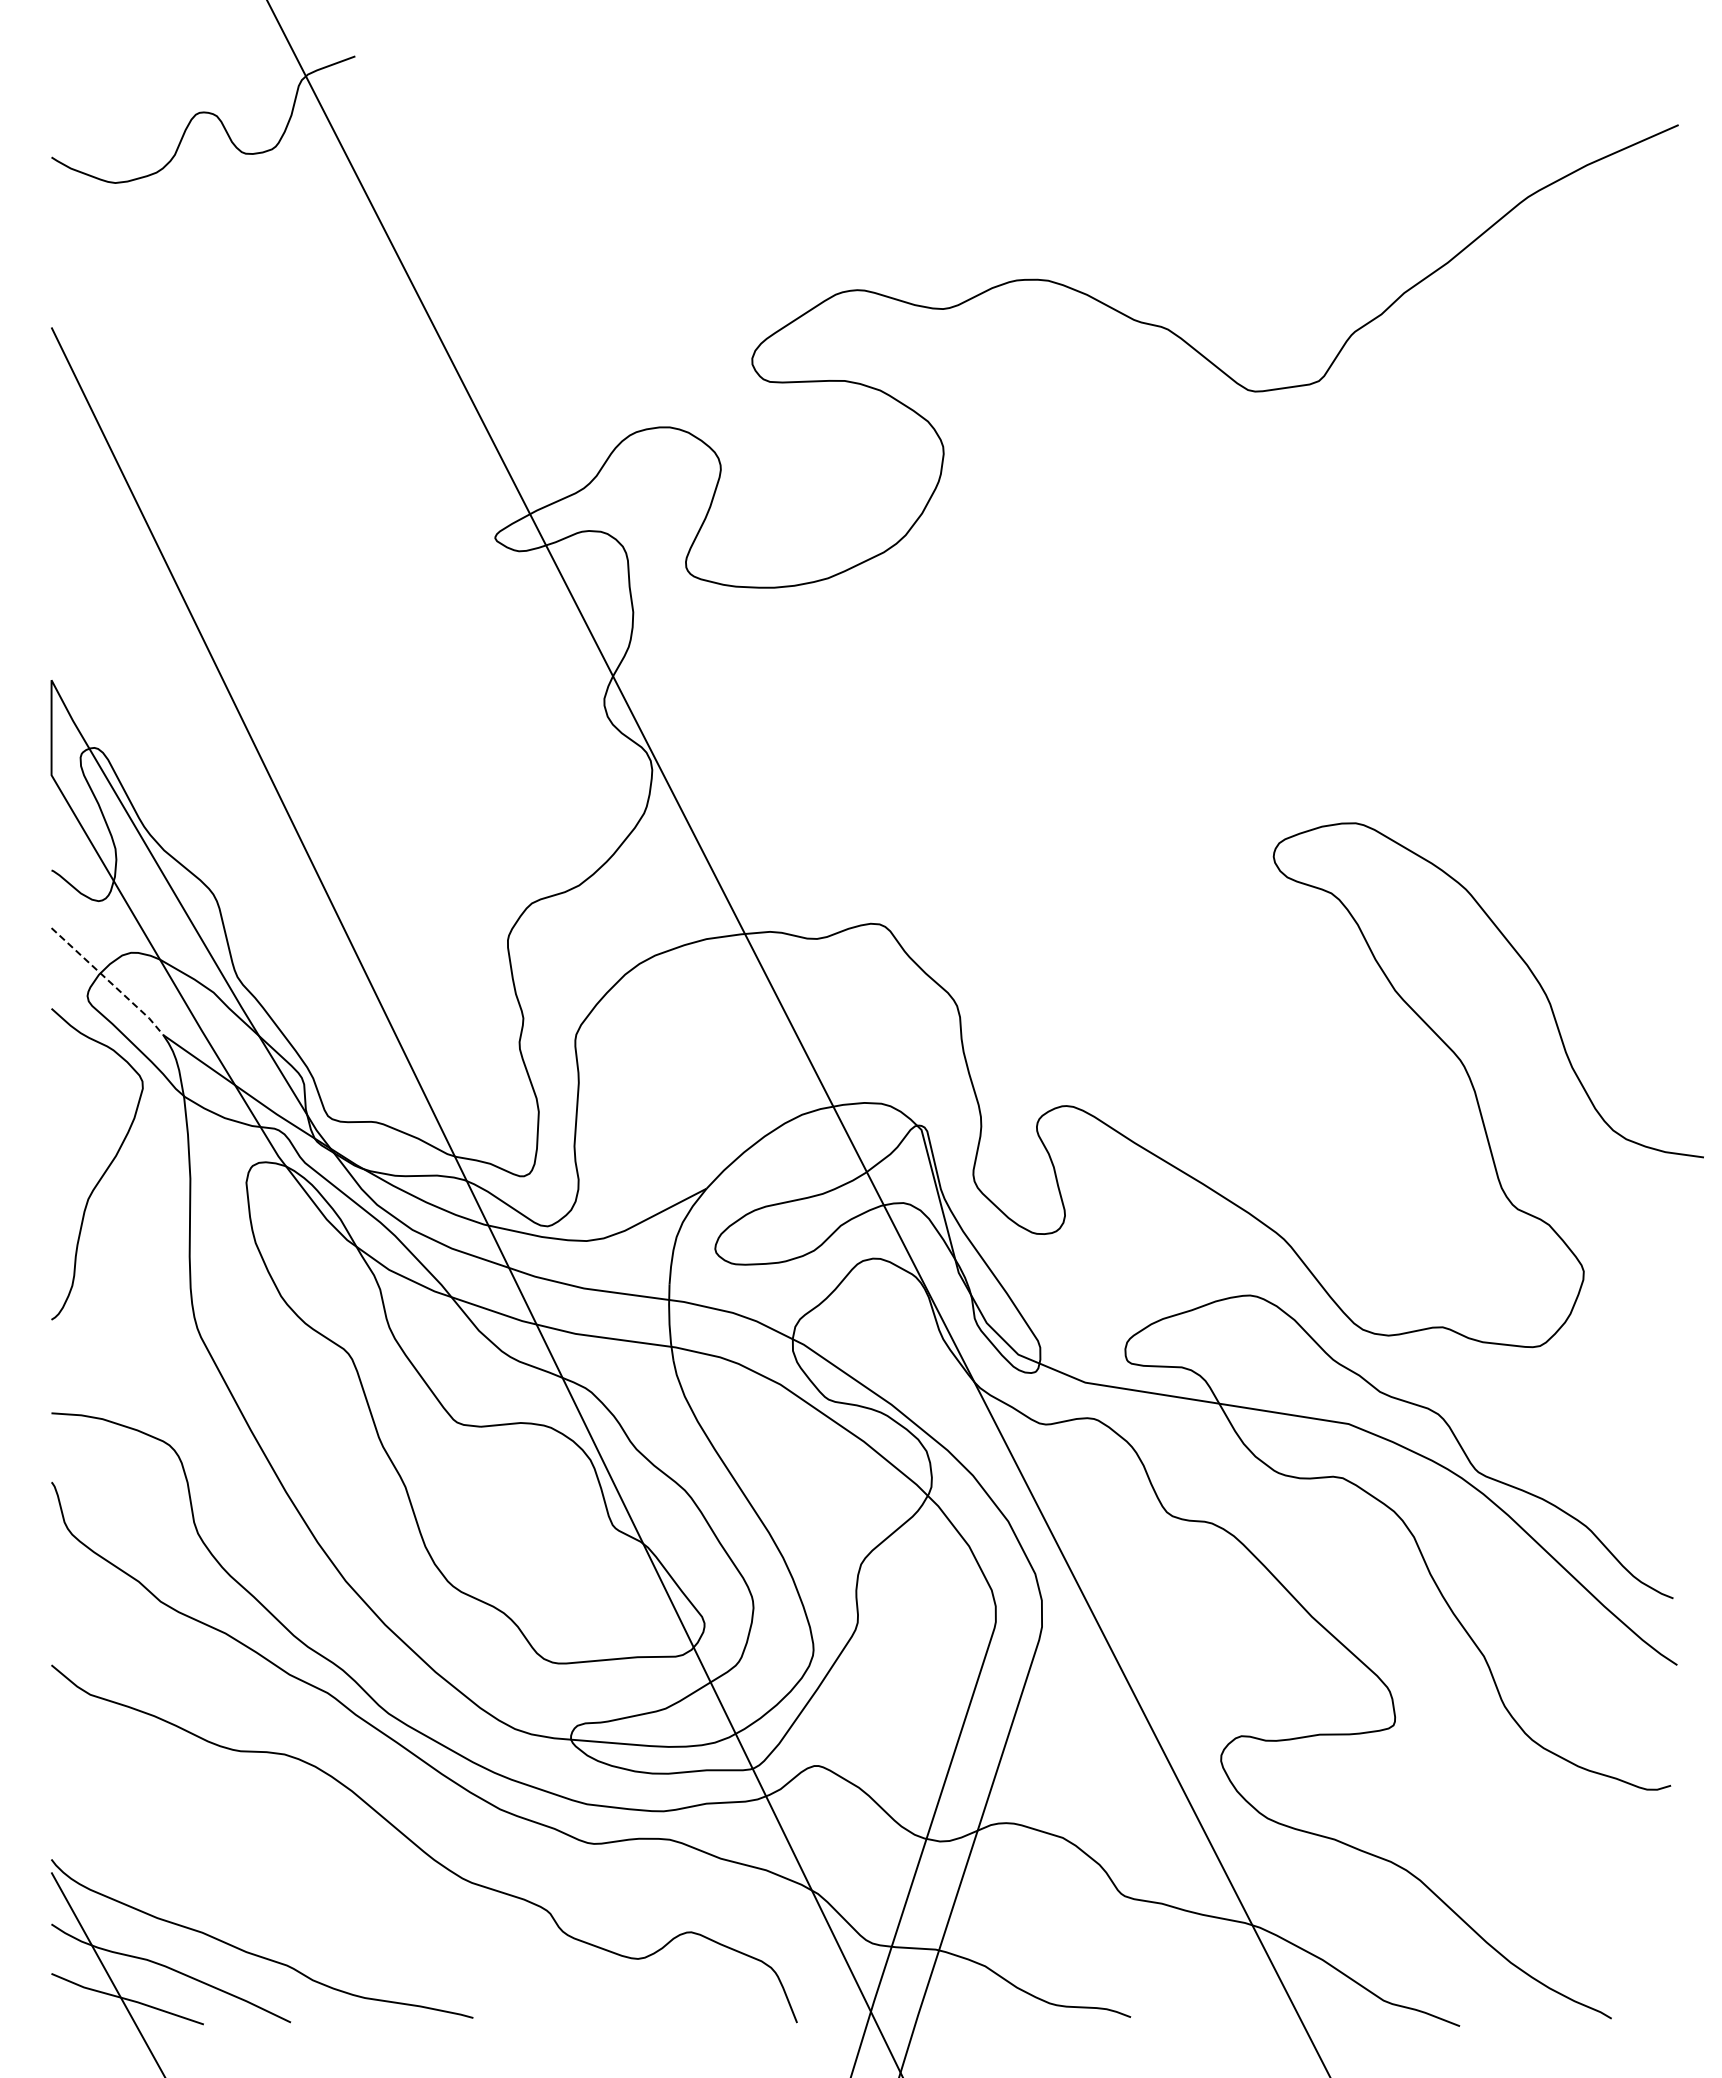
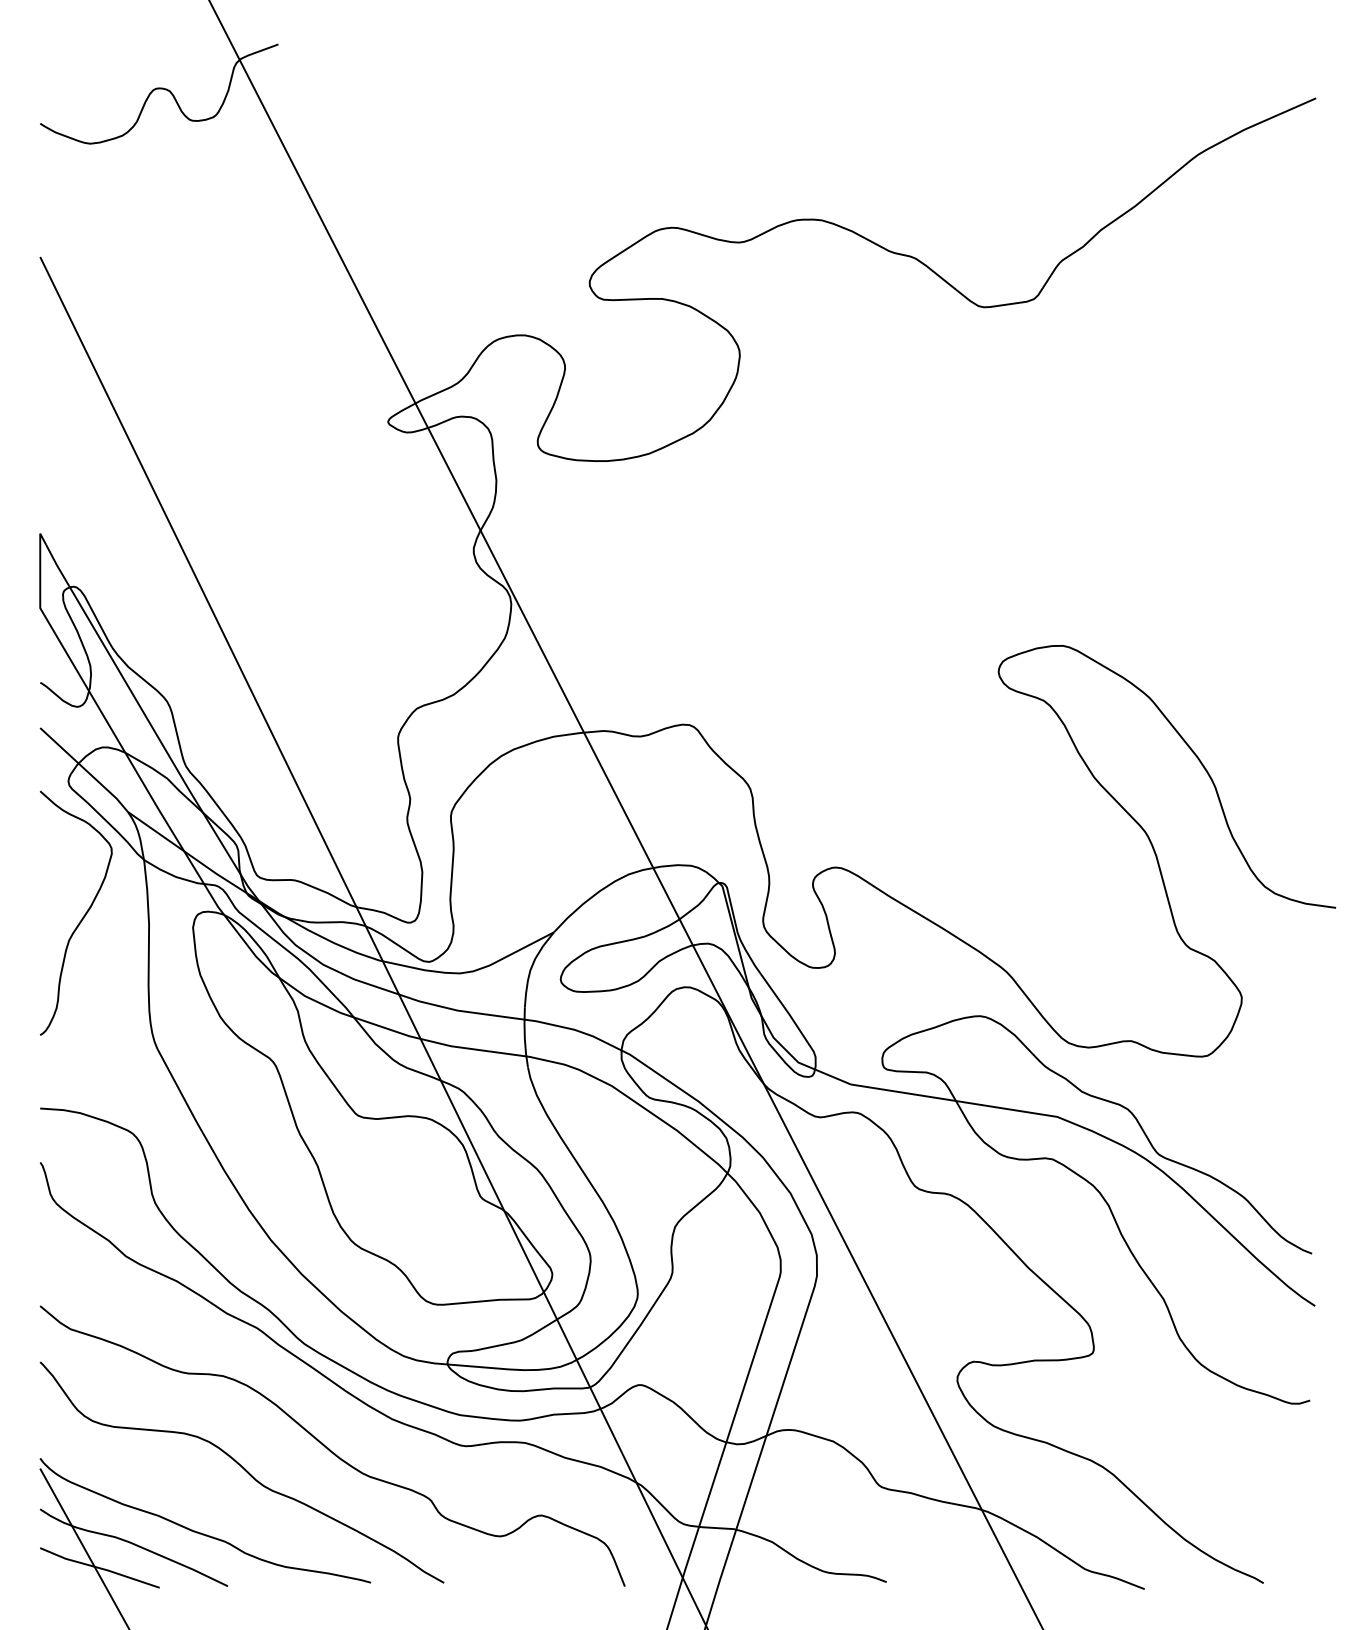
line: (109, 981) -> (85, 769), dashed -> solid
curve: (311, 1874) -> (244, 1470), added

